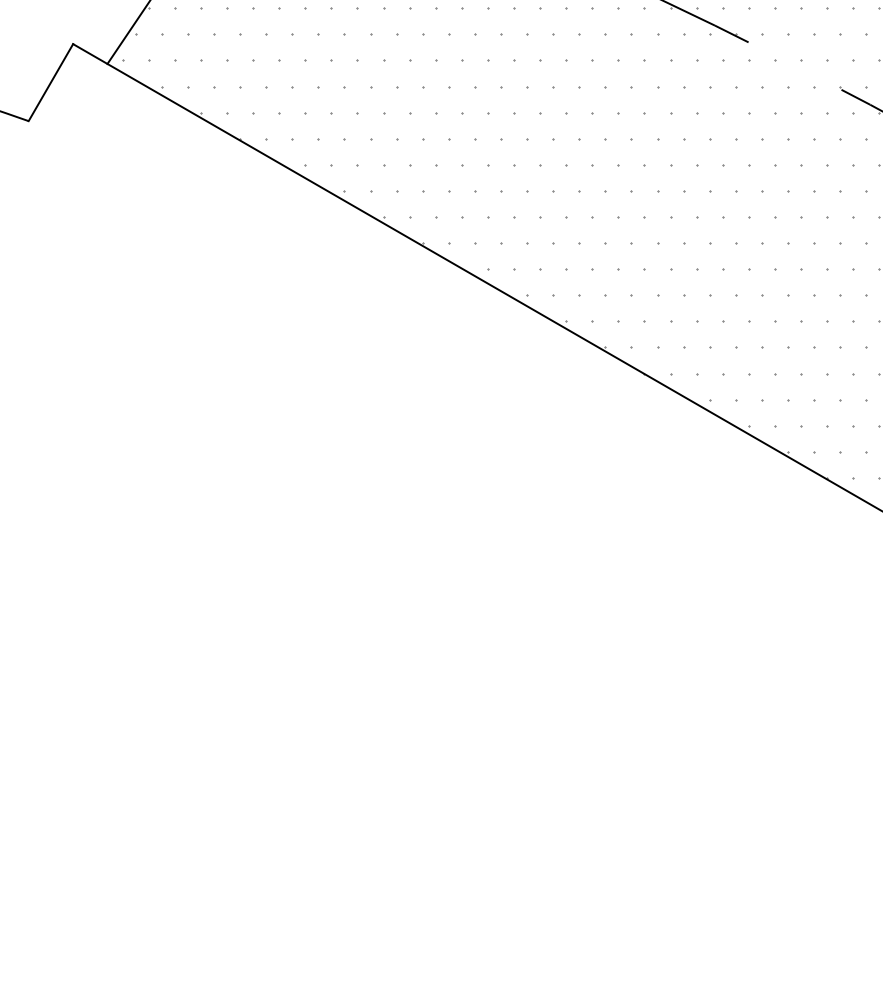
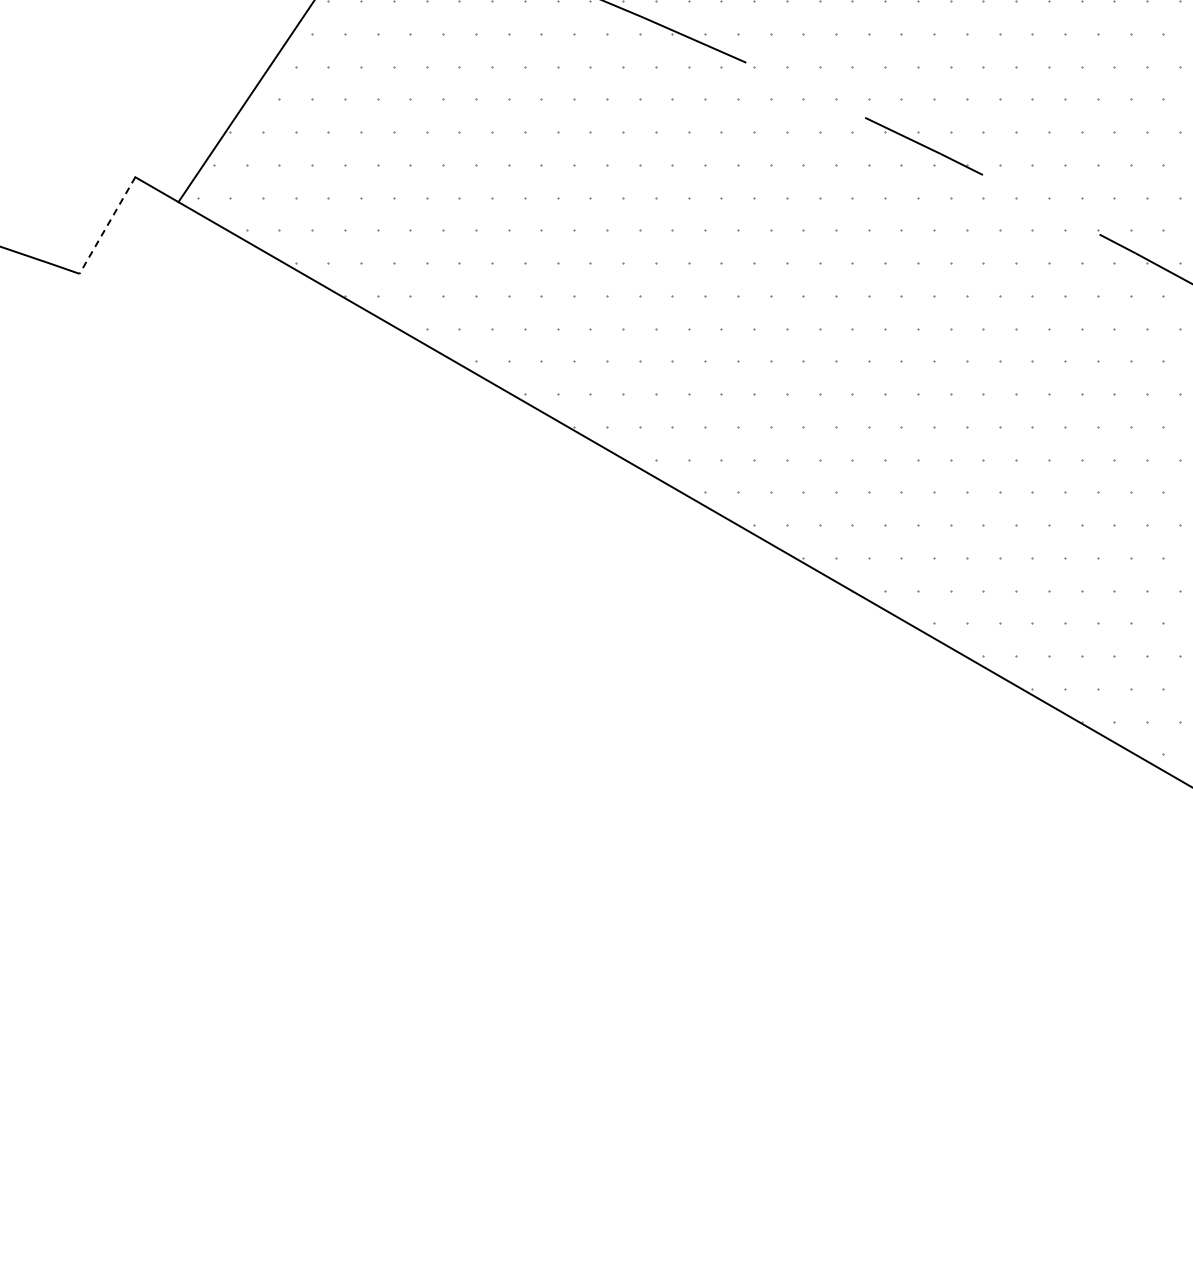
line: (50, 82) -> (107, 225), solid -> dashed

